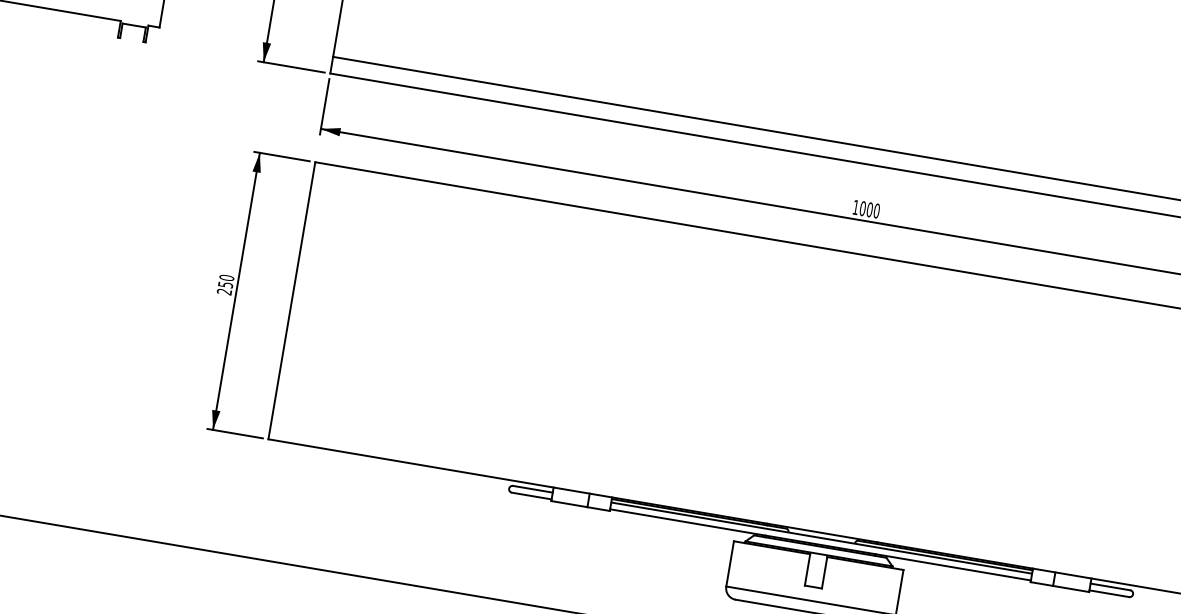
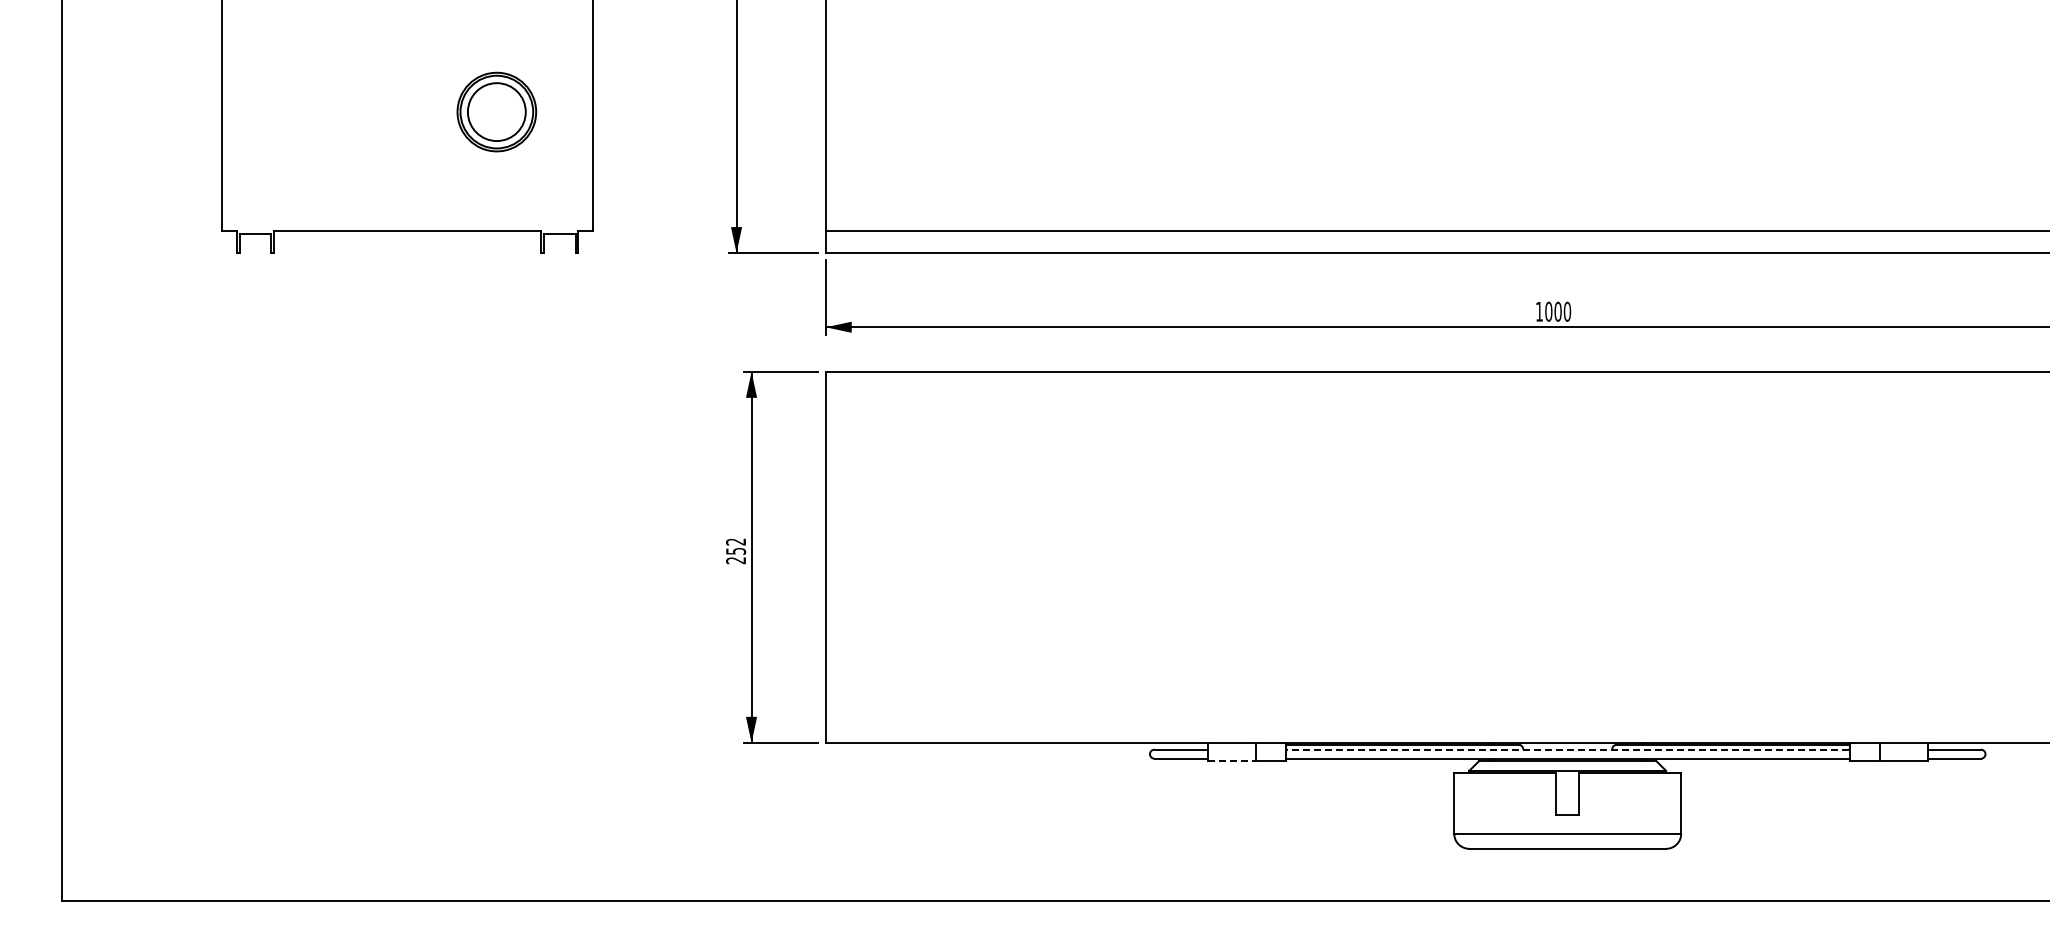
text: (227, 277) -> (736, 541), 250 -> 252
line: (569, 503) -> (1232, 760), solid -> dashed
line: (821, 537) -> (1567, 749), solid -> dashed

